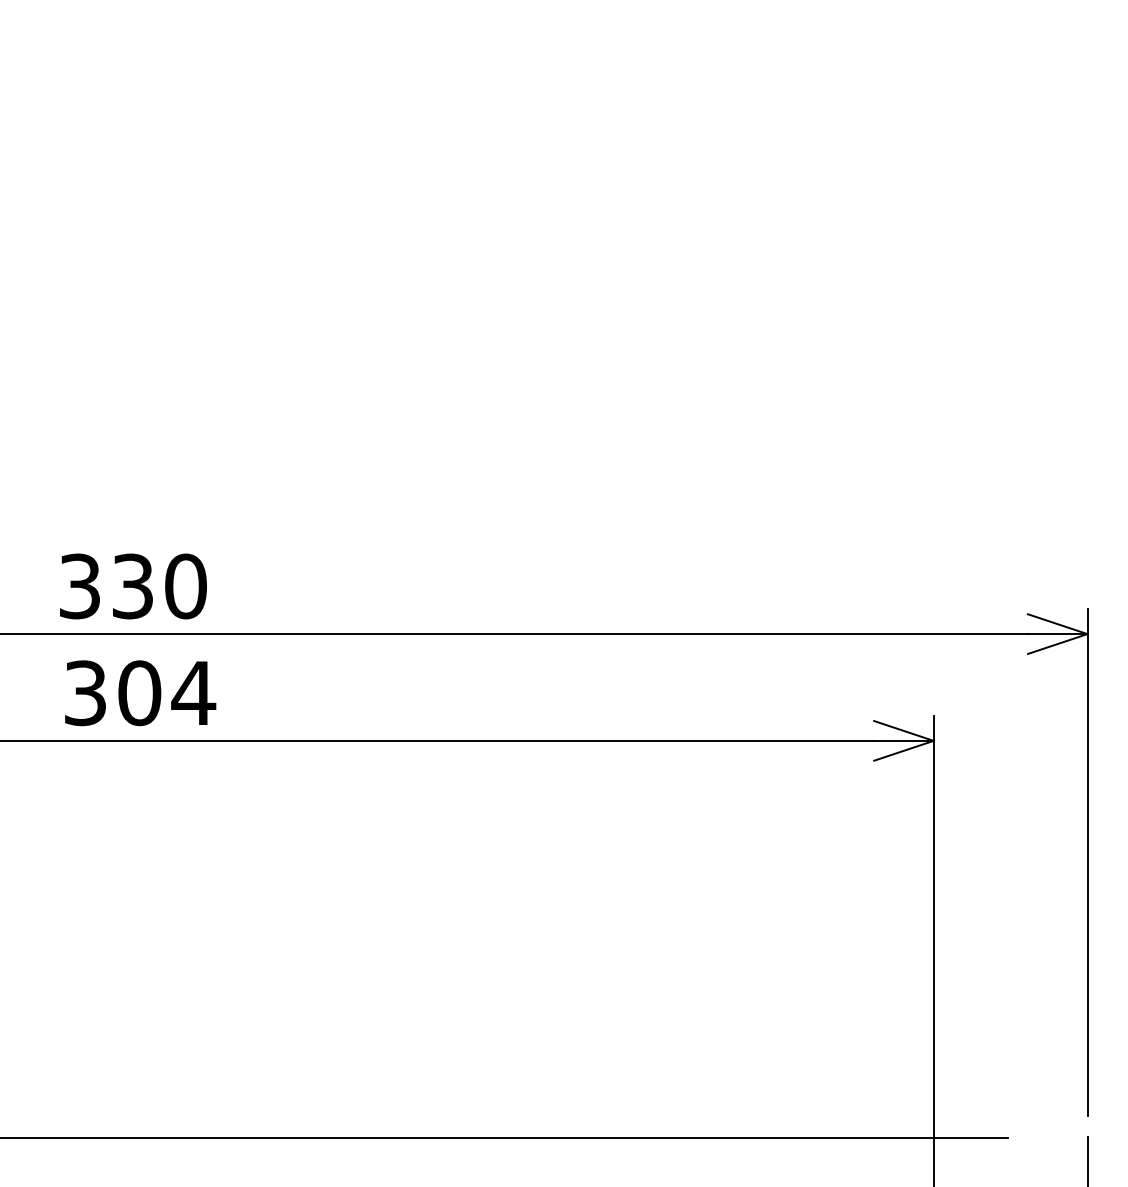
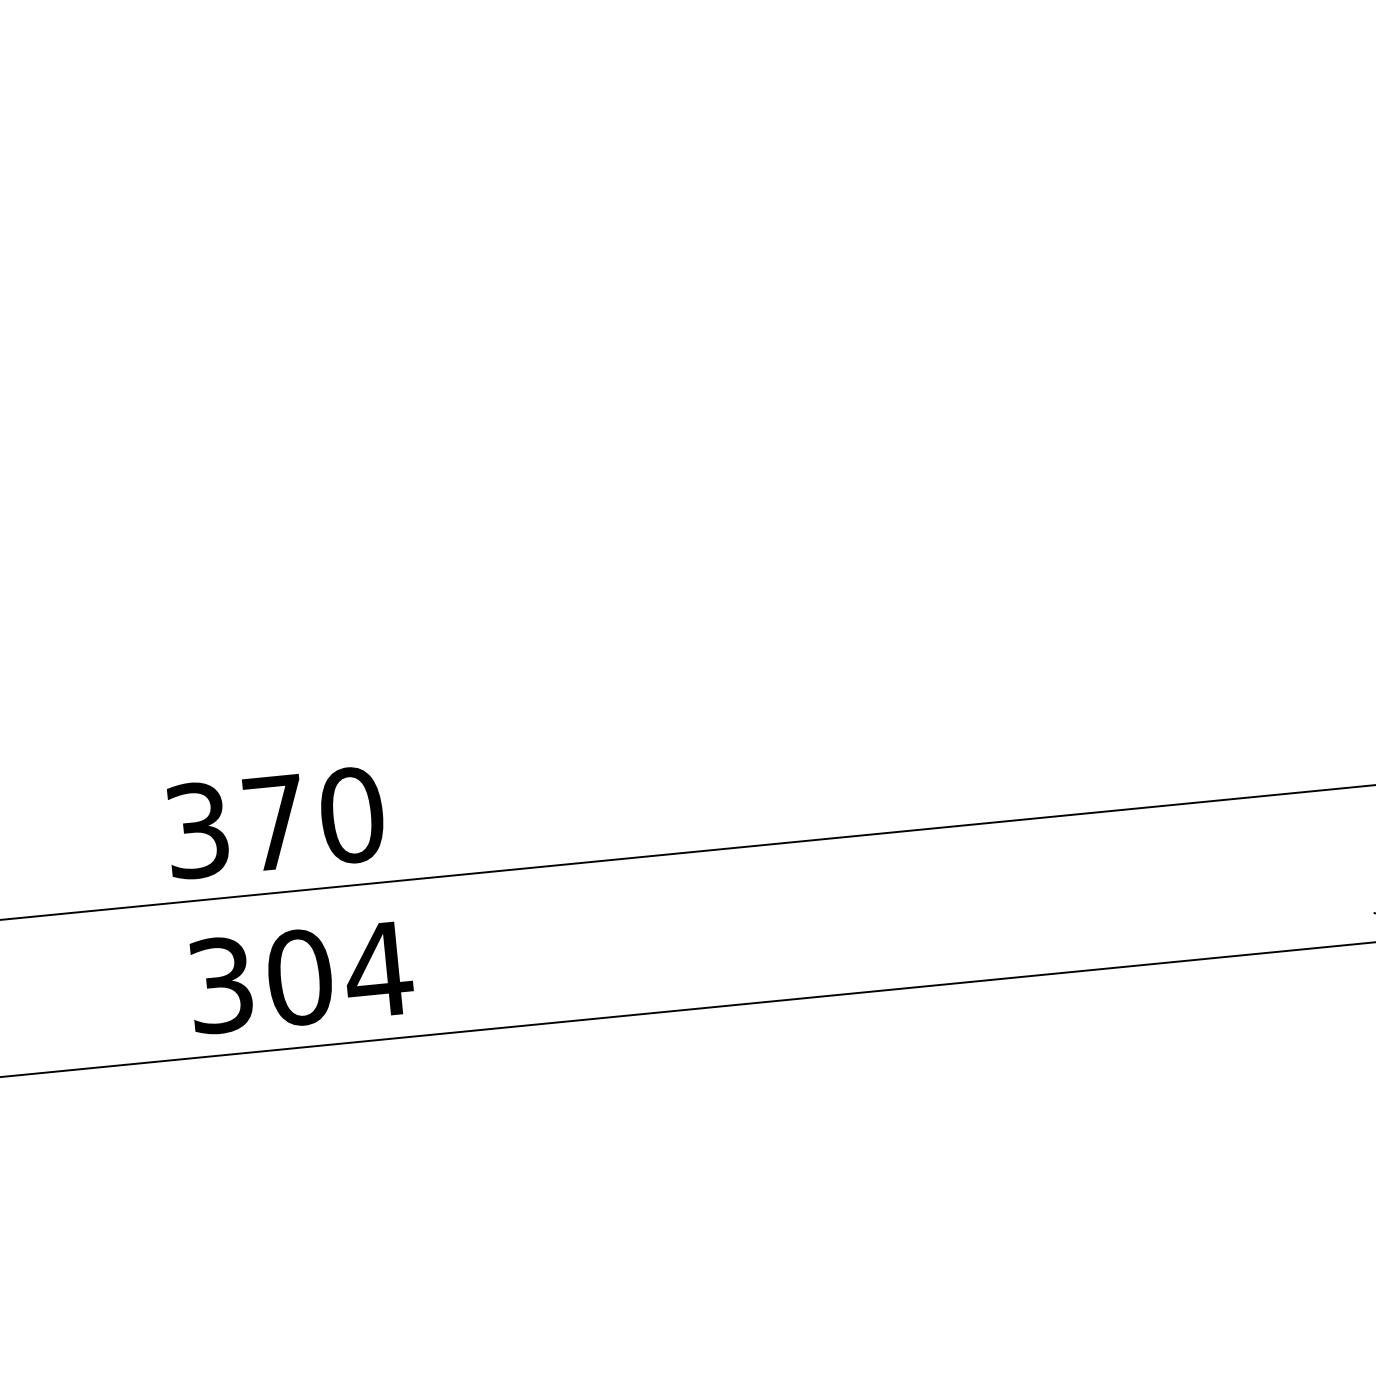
text: (132, 586) -> (274, 823), 330 -> 370

